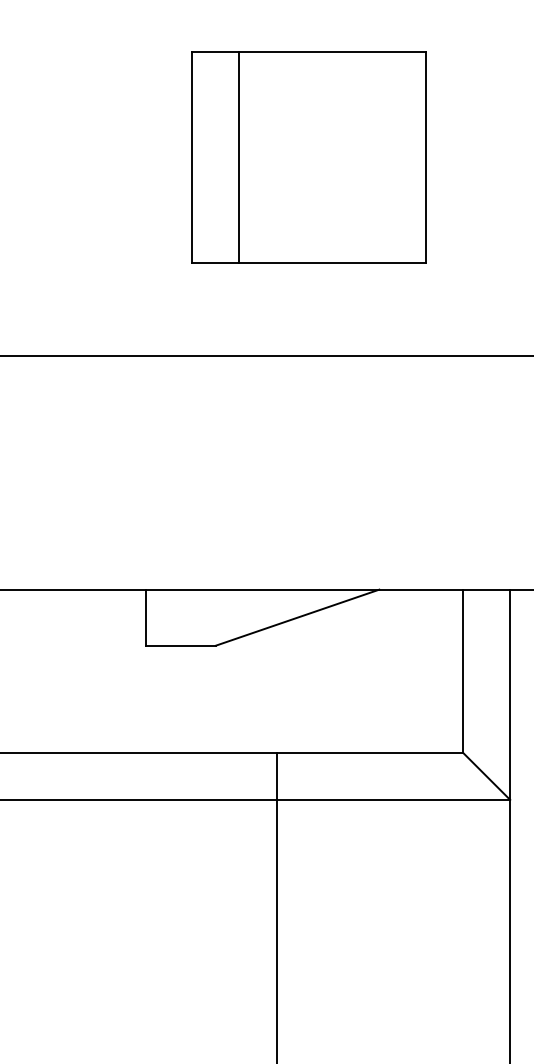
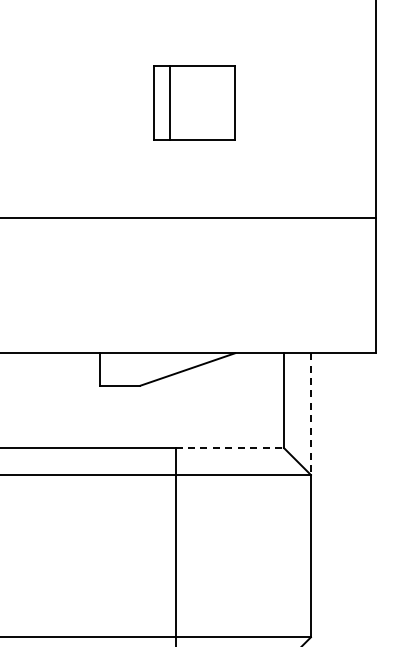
part: (309, 156) -> (194, 102), size x0.6
line: (509, 695) -> (310, 414), solid -> dashed
line: (371, 752) -> (230, 447), solid -> dashed

